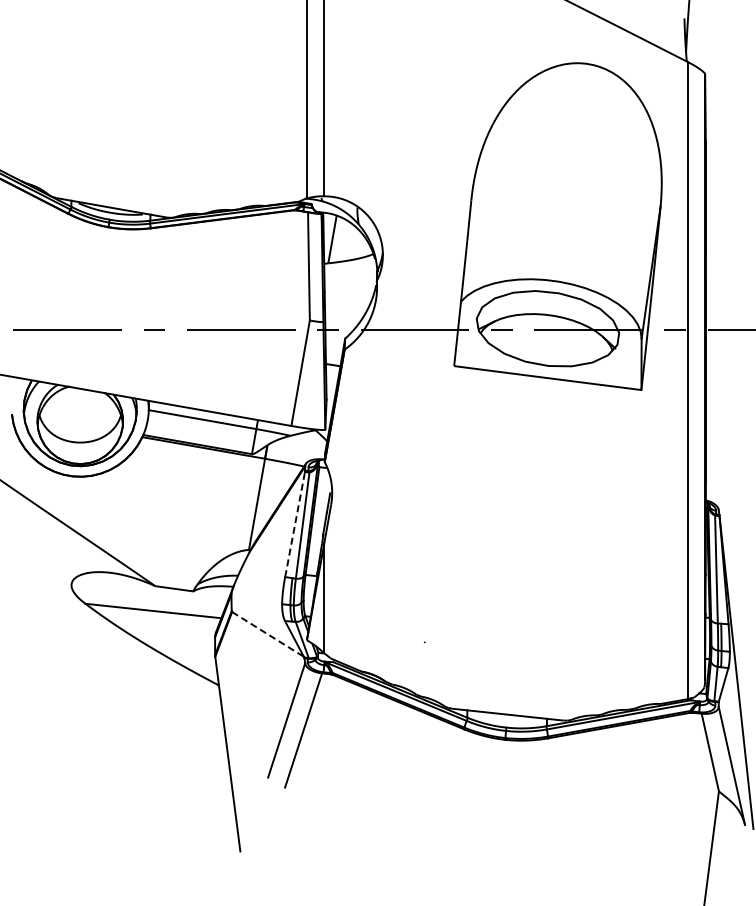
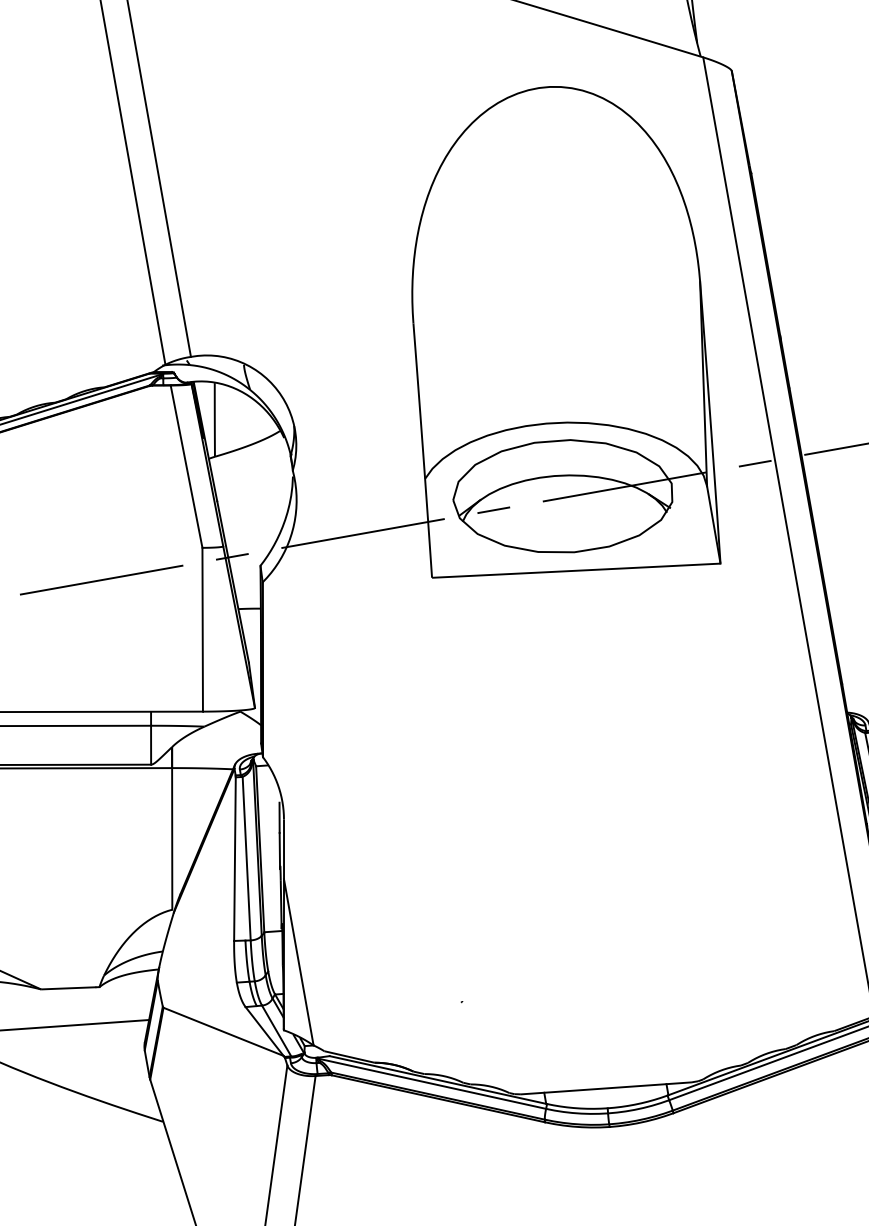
line: (295, 524) -> (235, 858), dashed -> solid
line: (268, 634) -> (224, 1031), dashed -> solid

